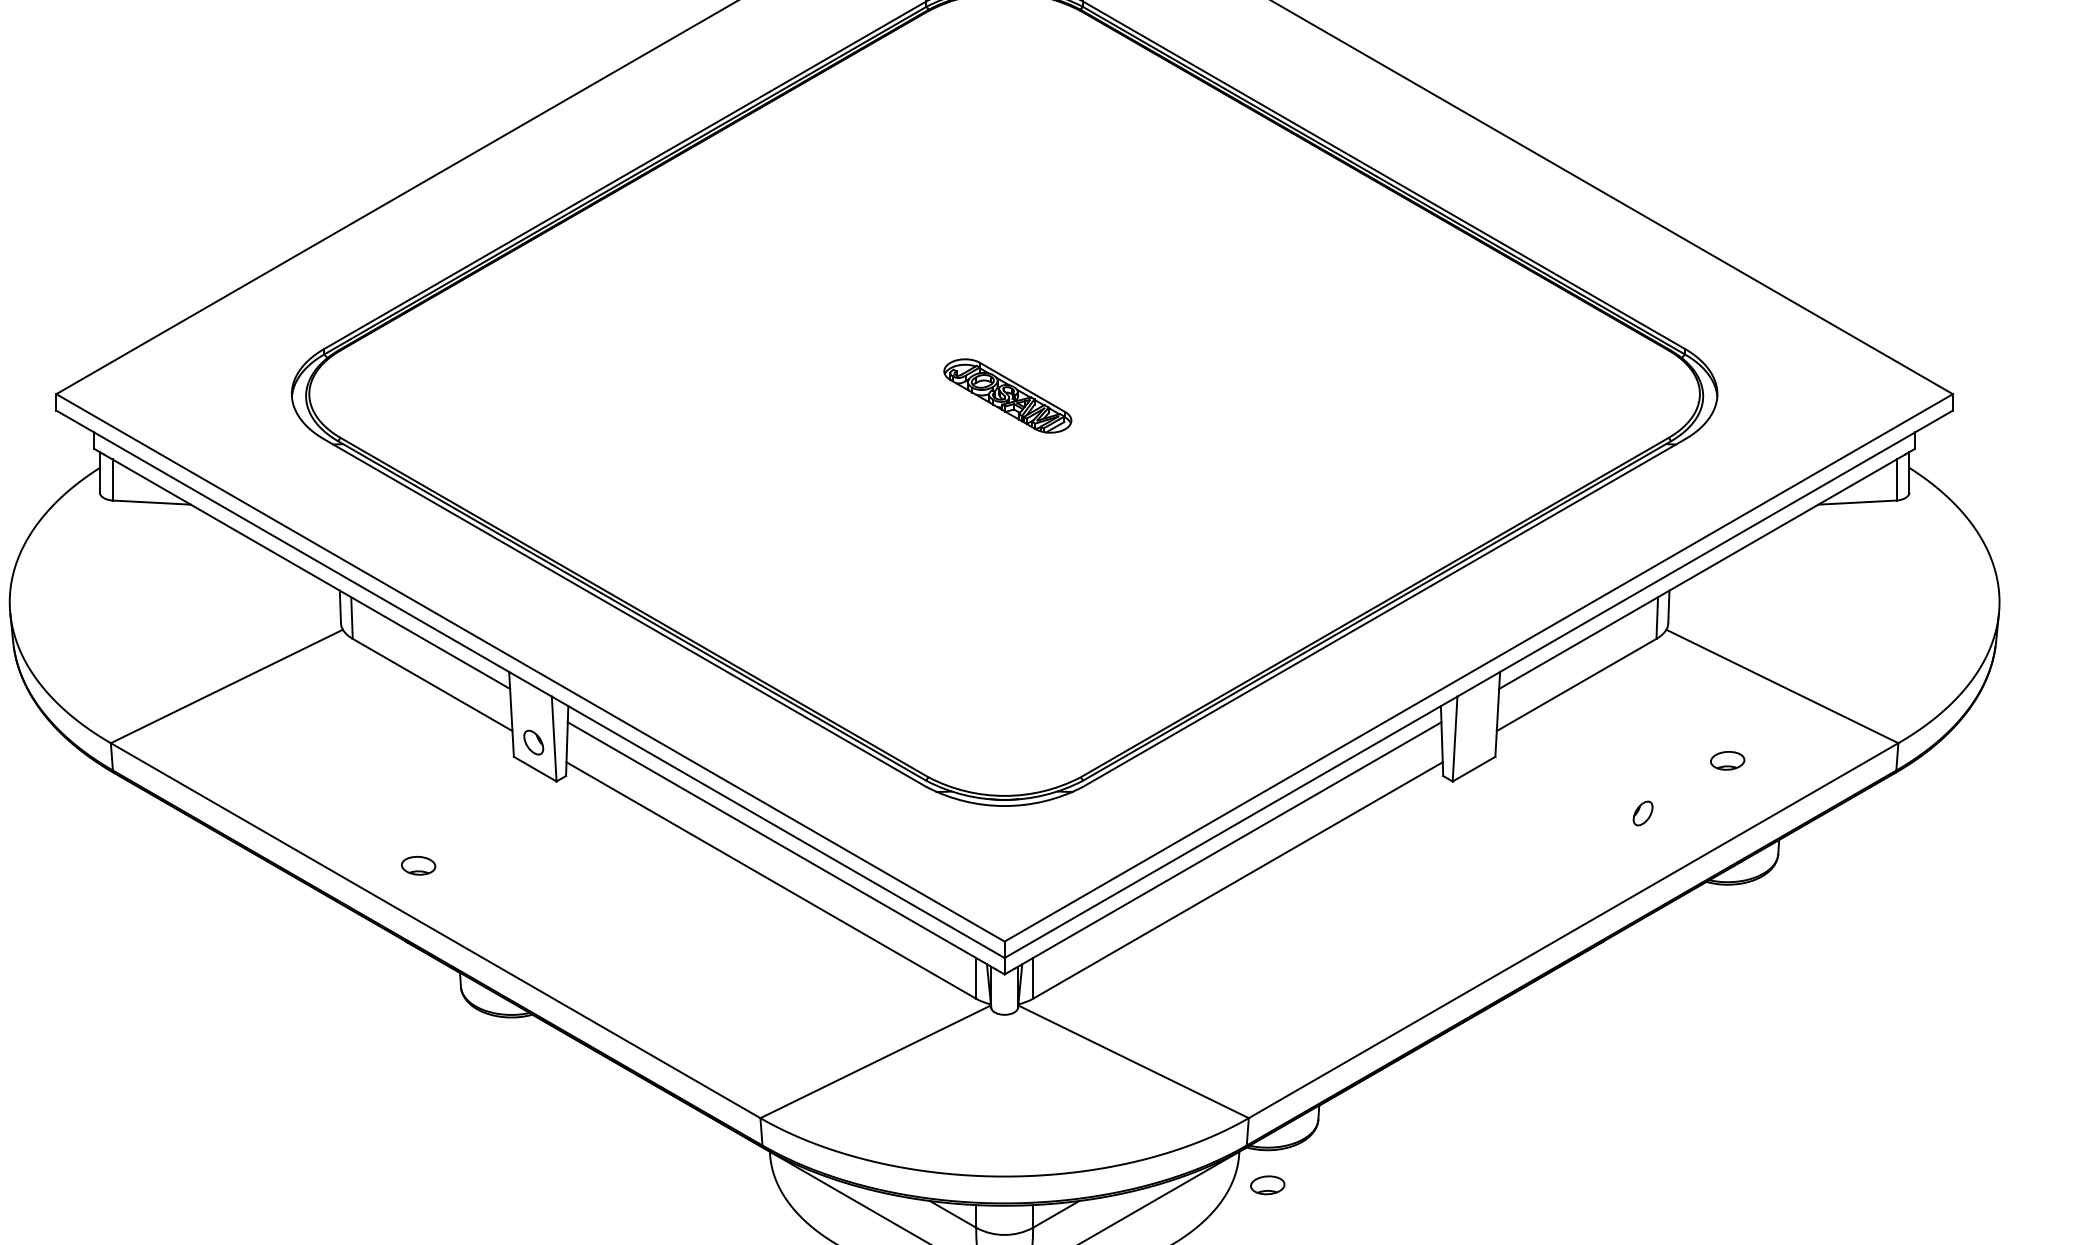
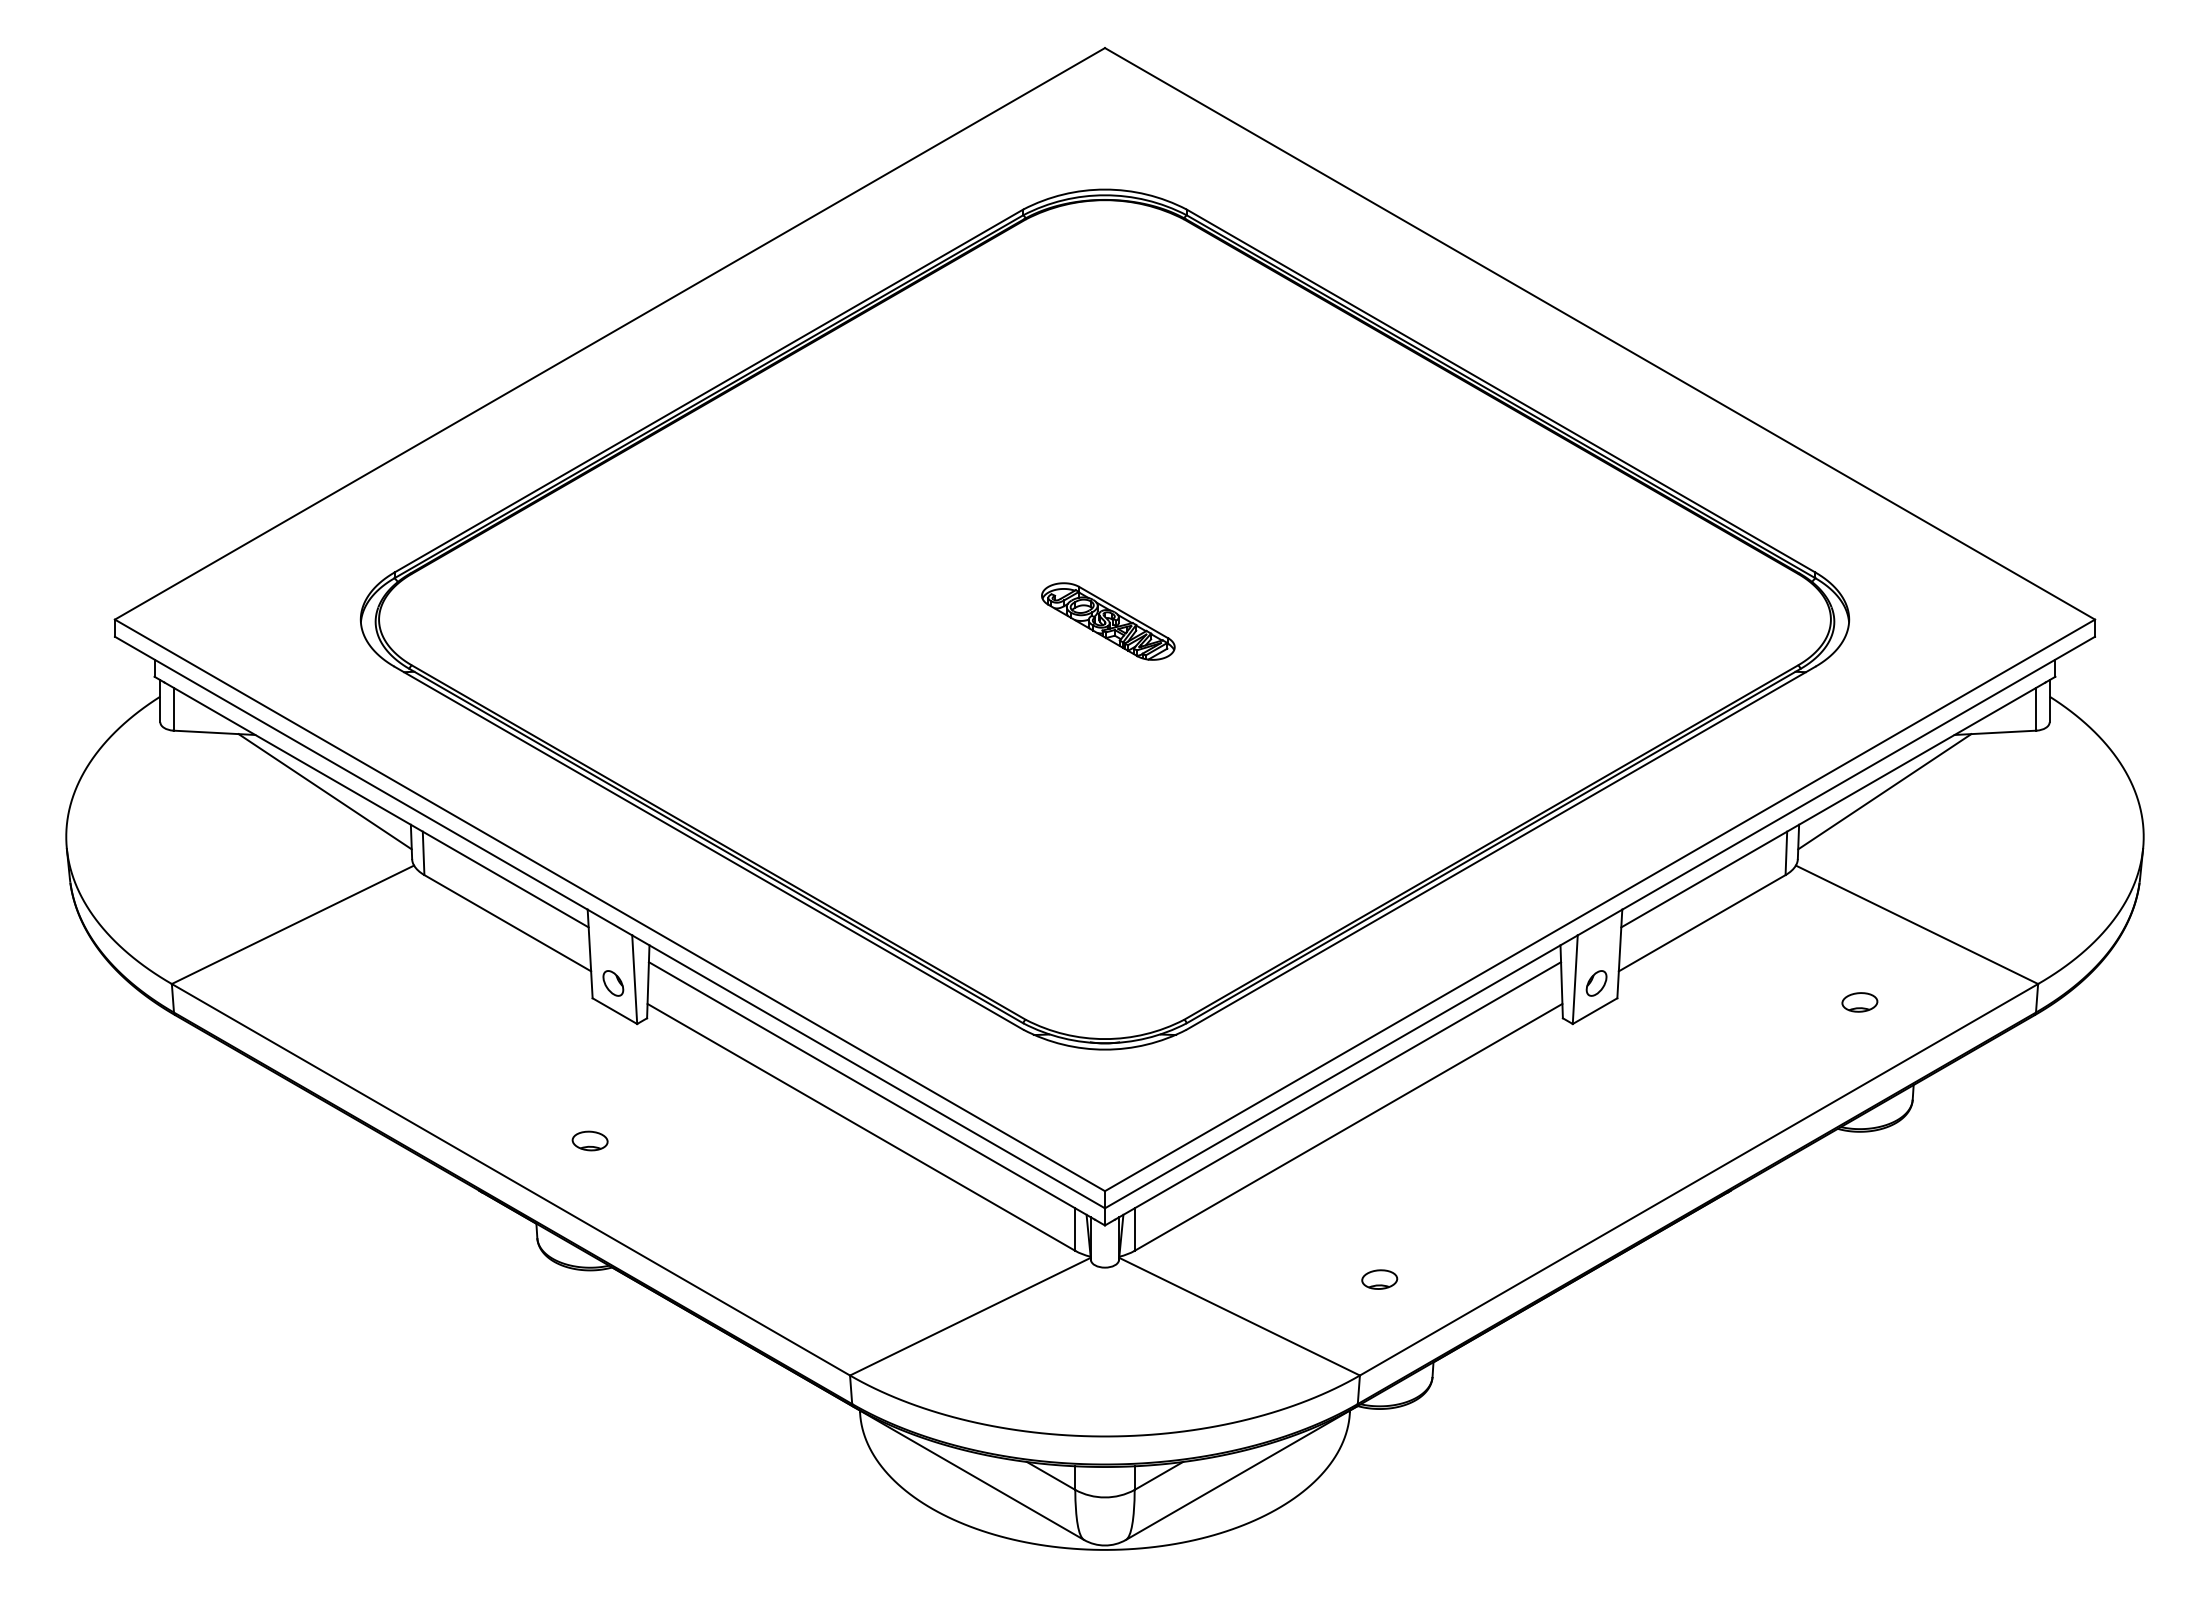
line: (257, 558) -> (324, 791), added
line: (1751, 558) -> (1884, 791), added
part: (1643, 813) -> (1596, 983), moved
part: (417, 865) -> (589, 1140), moved
part: (1267, 1185) -> (1379, 1279), moved

